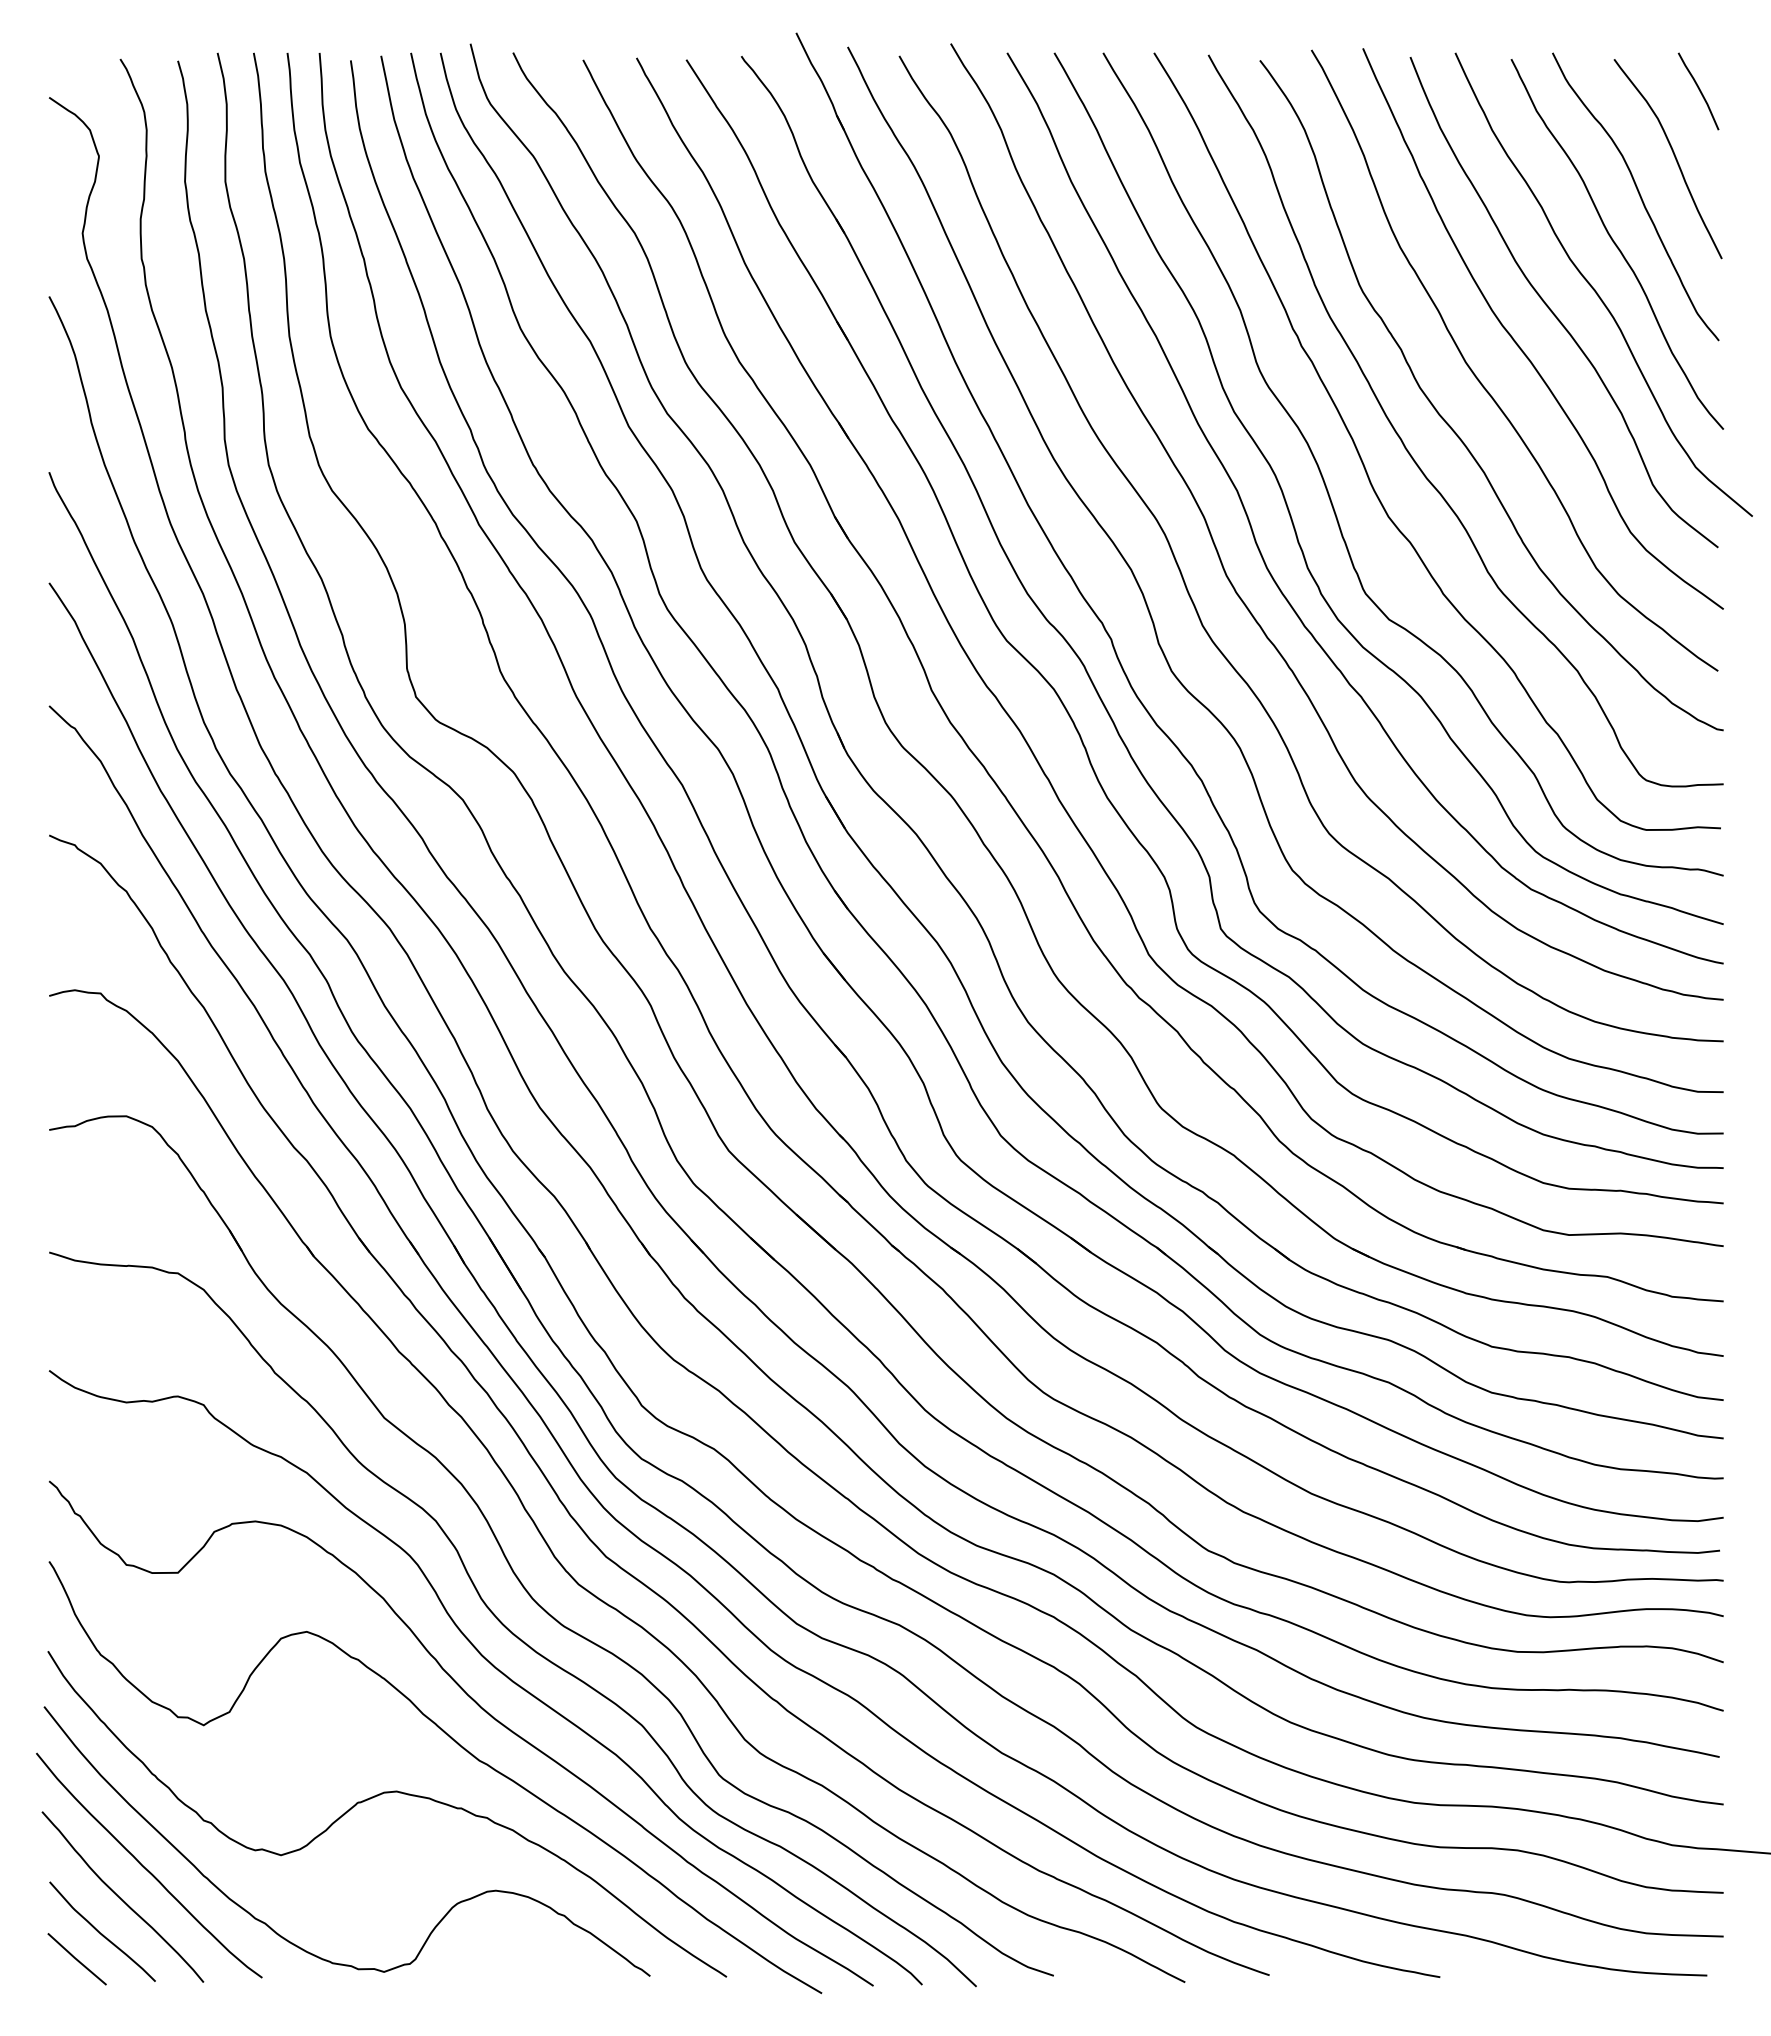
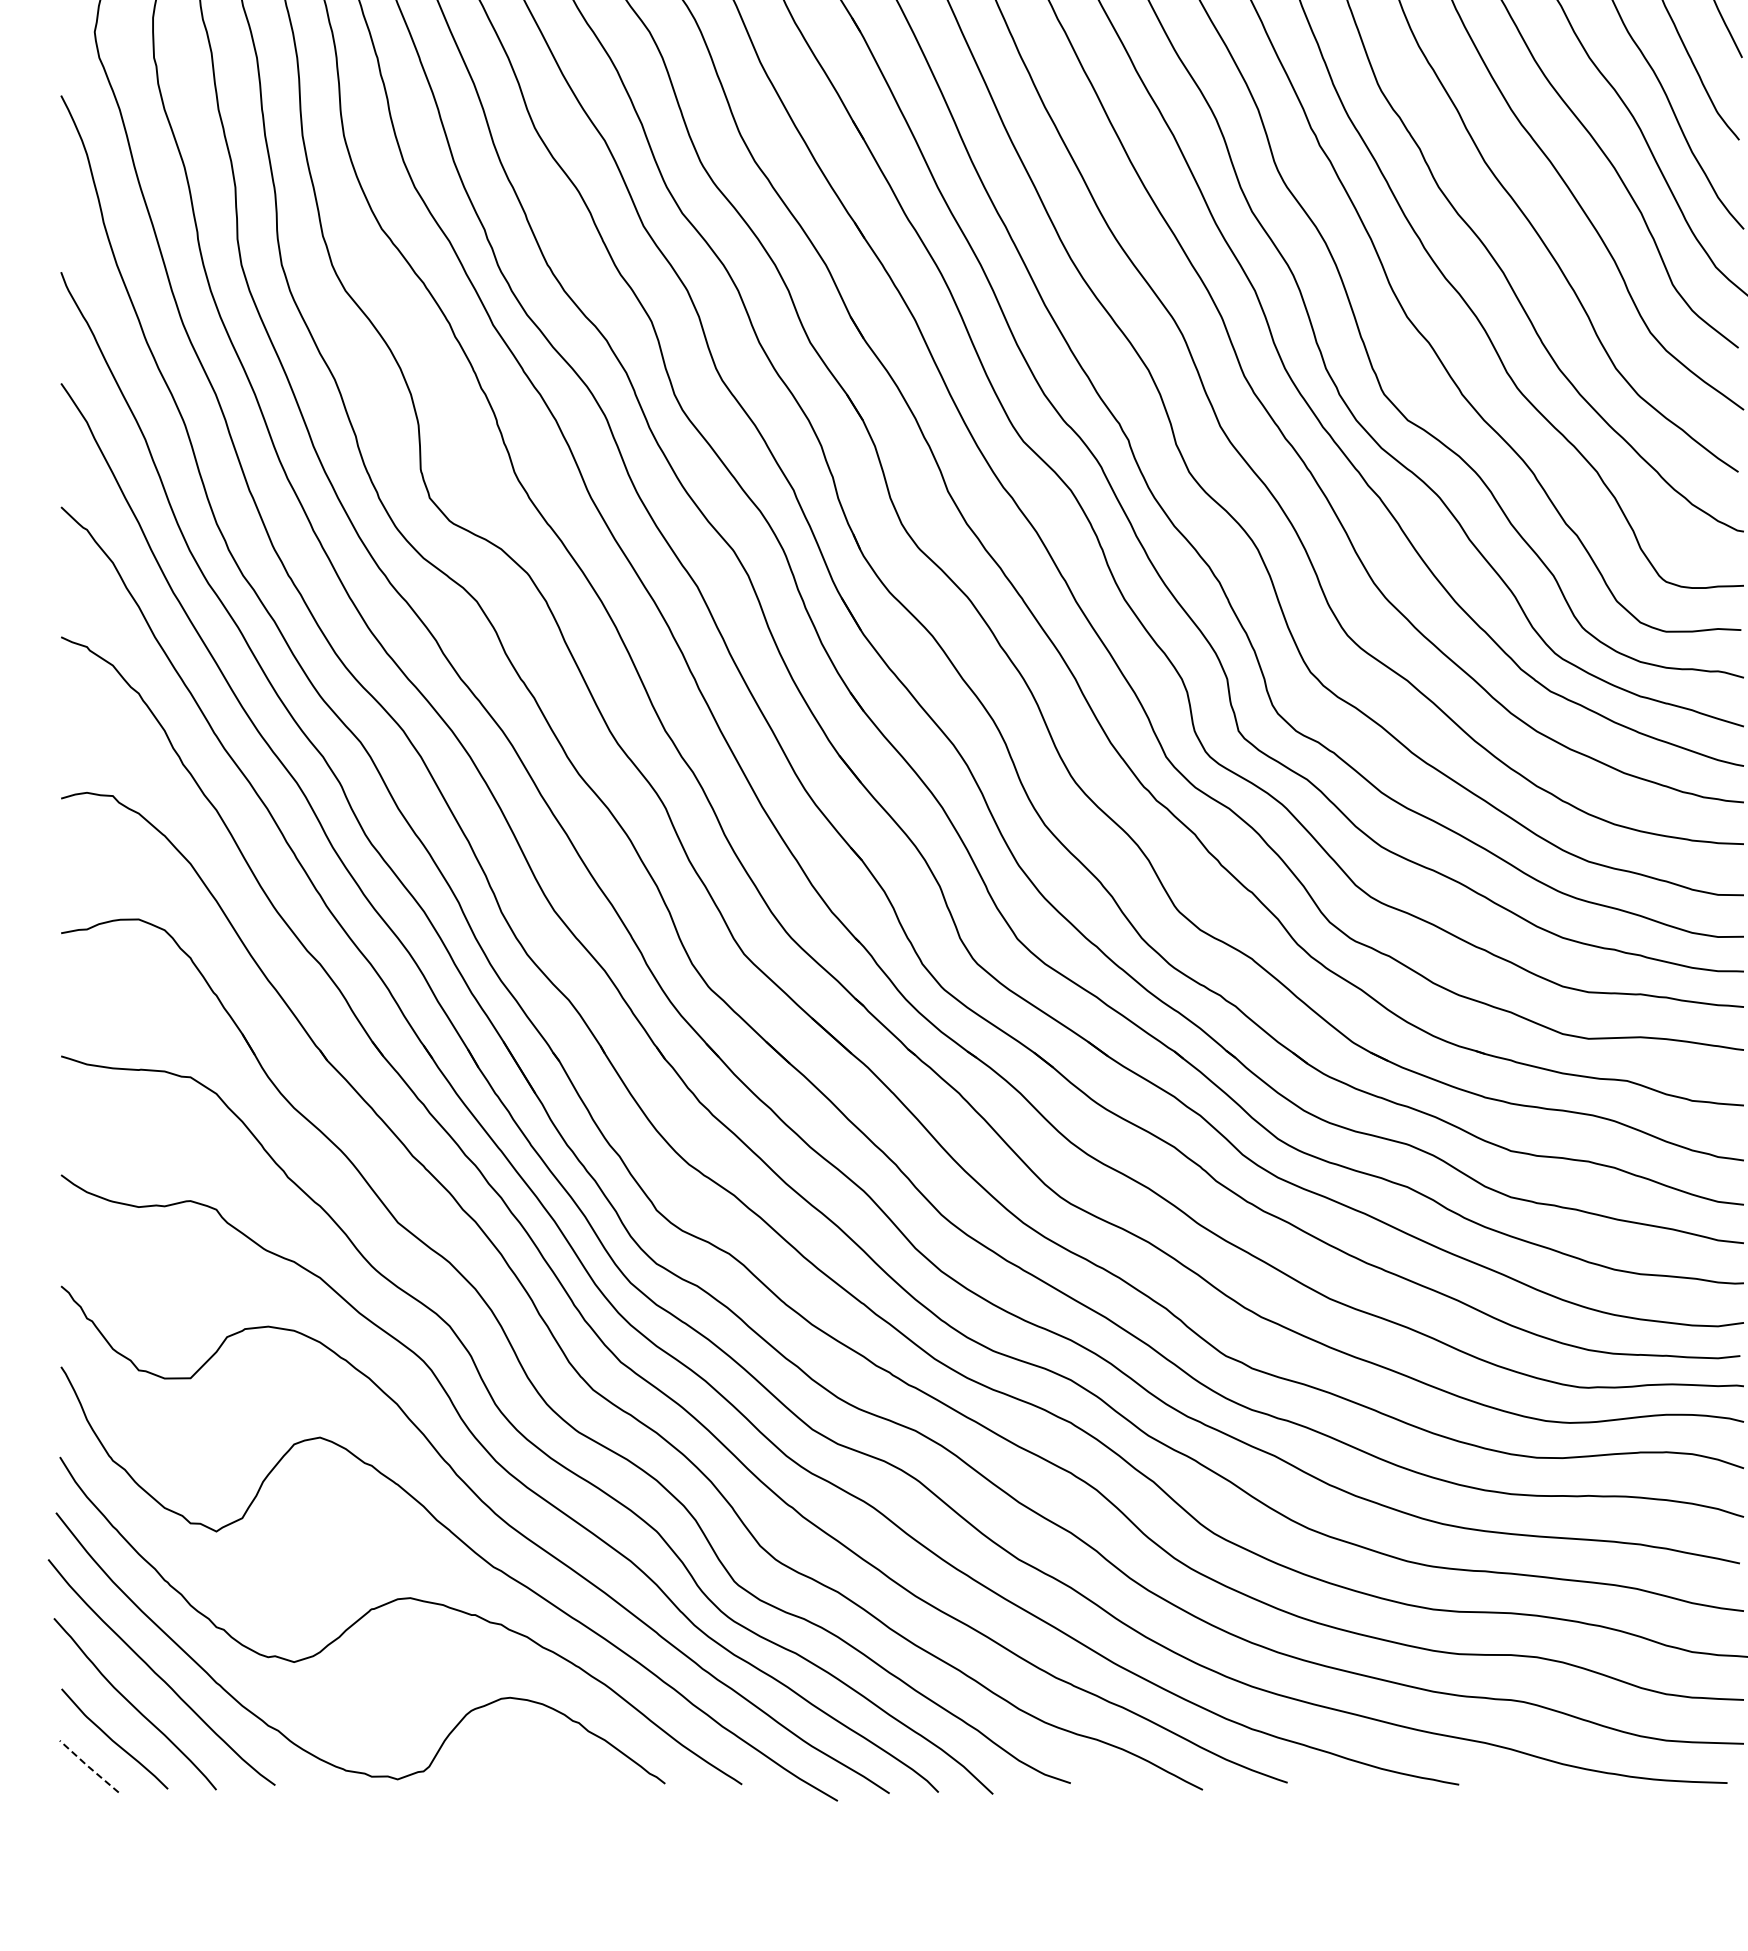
line: (76, 1959) -> (88, 1766), solid -> dashed

